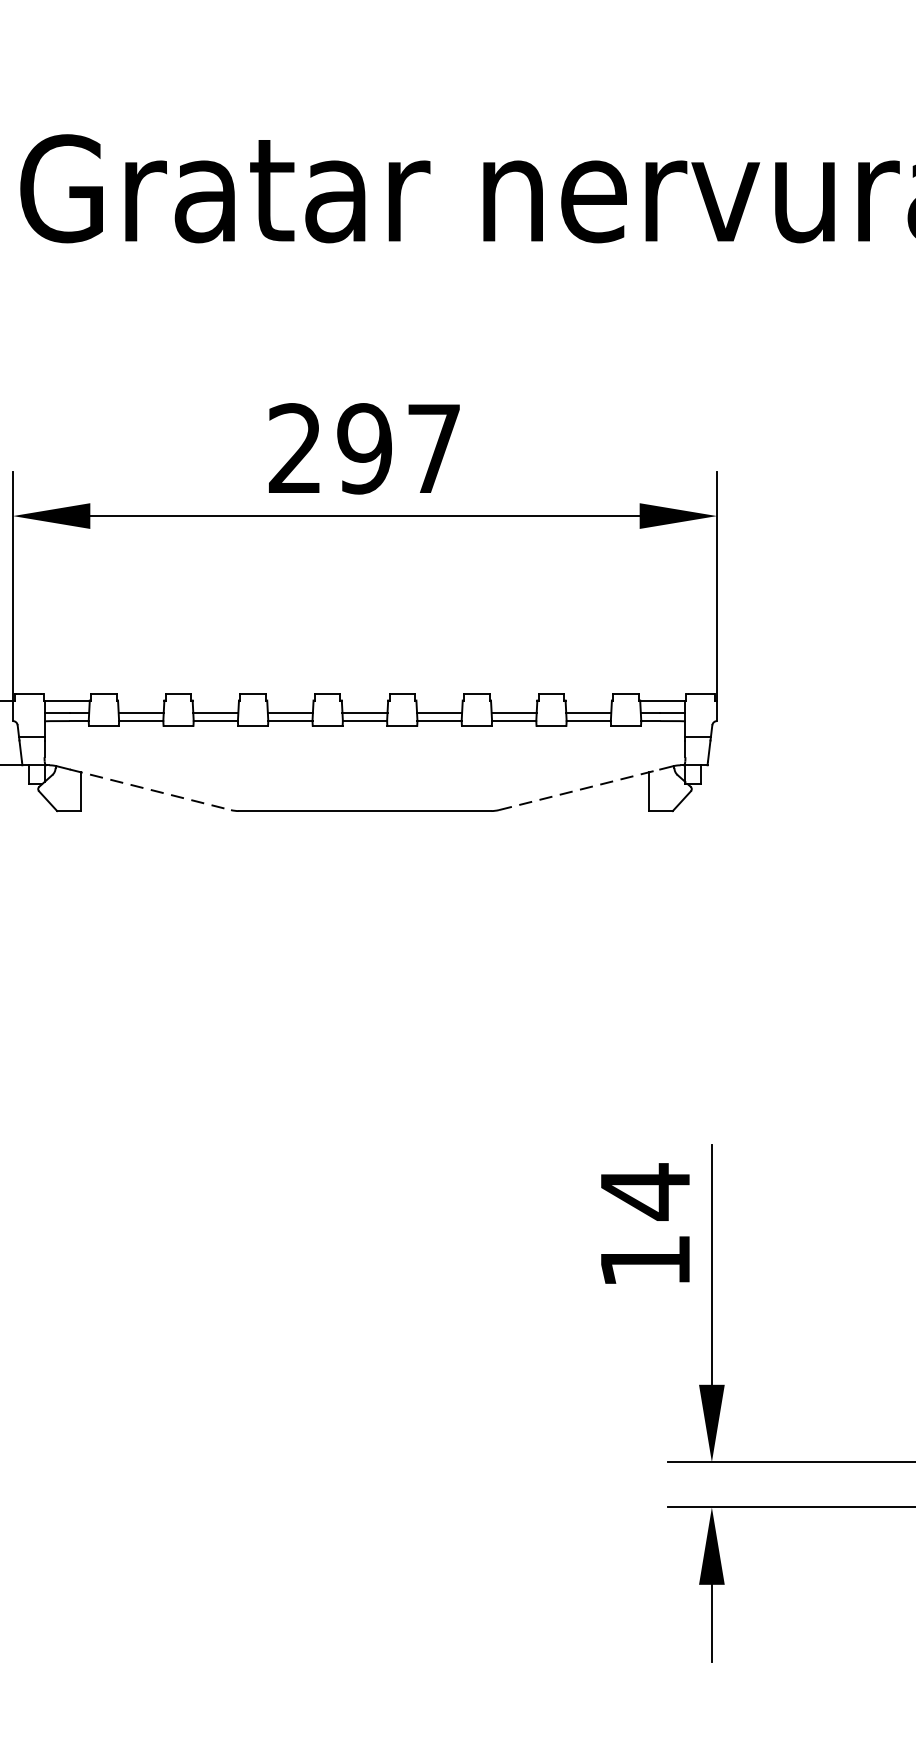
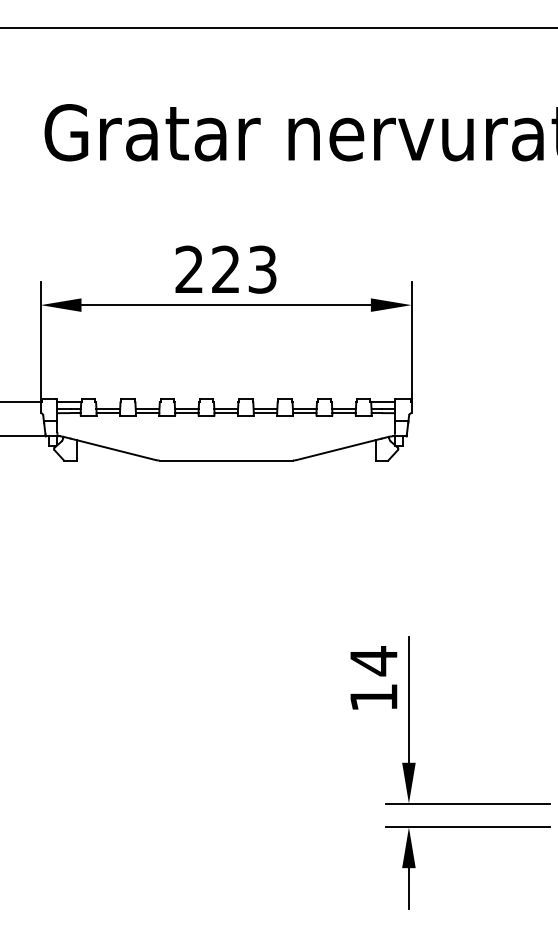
text: (397, 448) -> (243, 269), 297 -> 223
line: (151, 790) -> (113, 449), dashed -> solid
line: (580, 790) -> (339, 449), dashed -> solid

